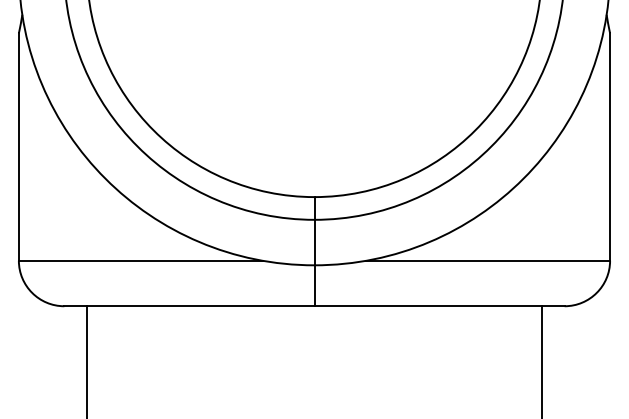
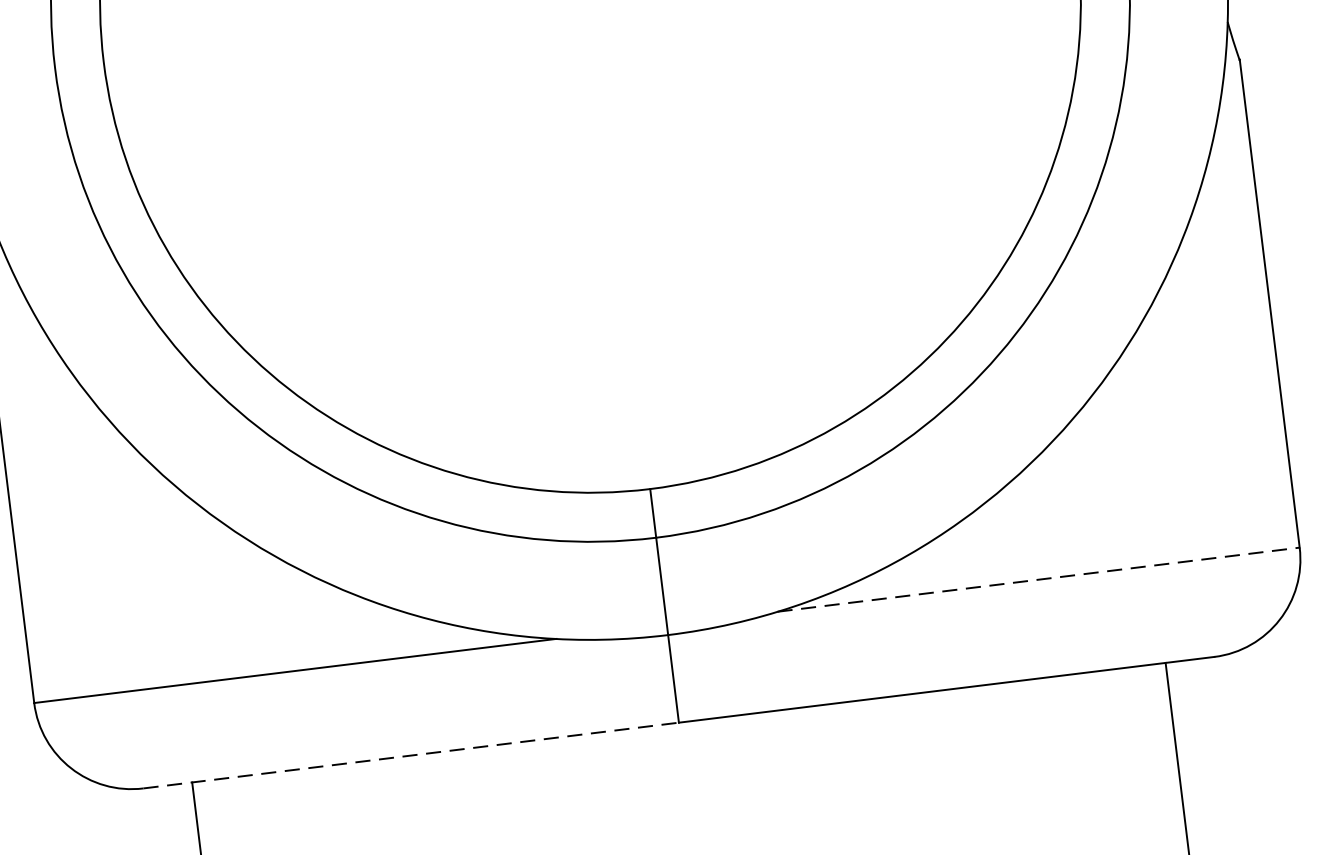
line: (488, 260) -> (1039, 579), solid -> dashed
line: (189, 306) -> (411, 756), solid -> dashed

